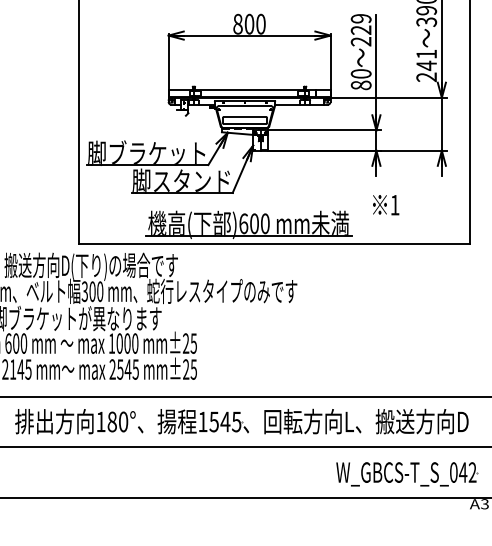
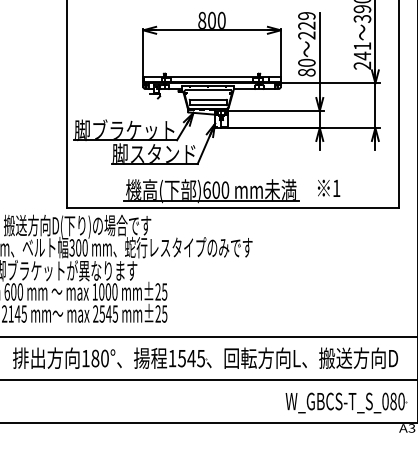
text: (386, 204) -> (329, 187), moved
text: (466, 472) -> (396, 401), W_GBCS-T_S_042 -> W_GBCS-T_S_080

